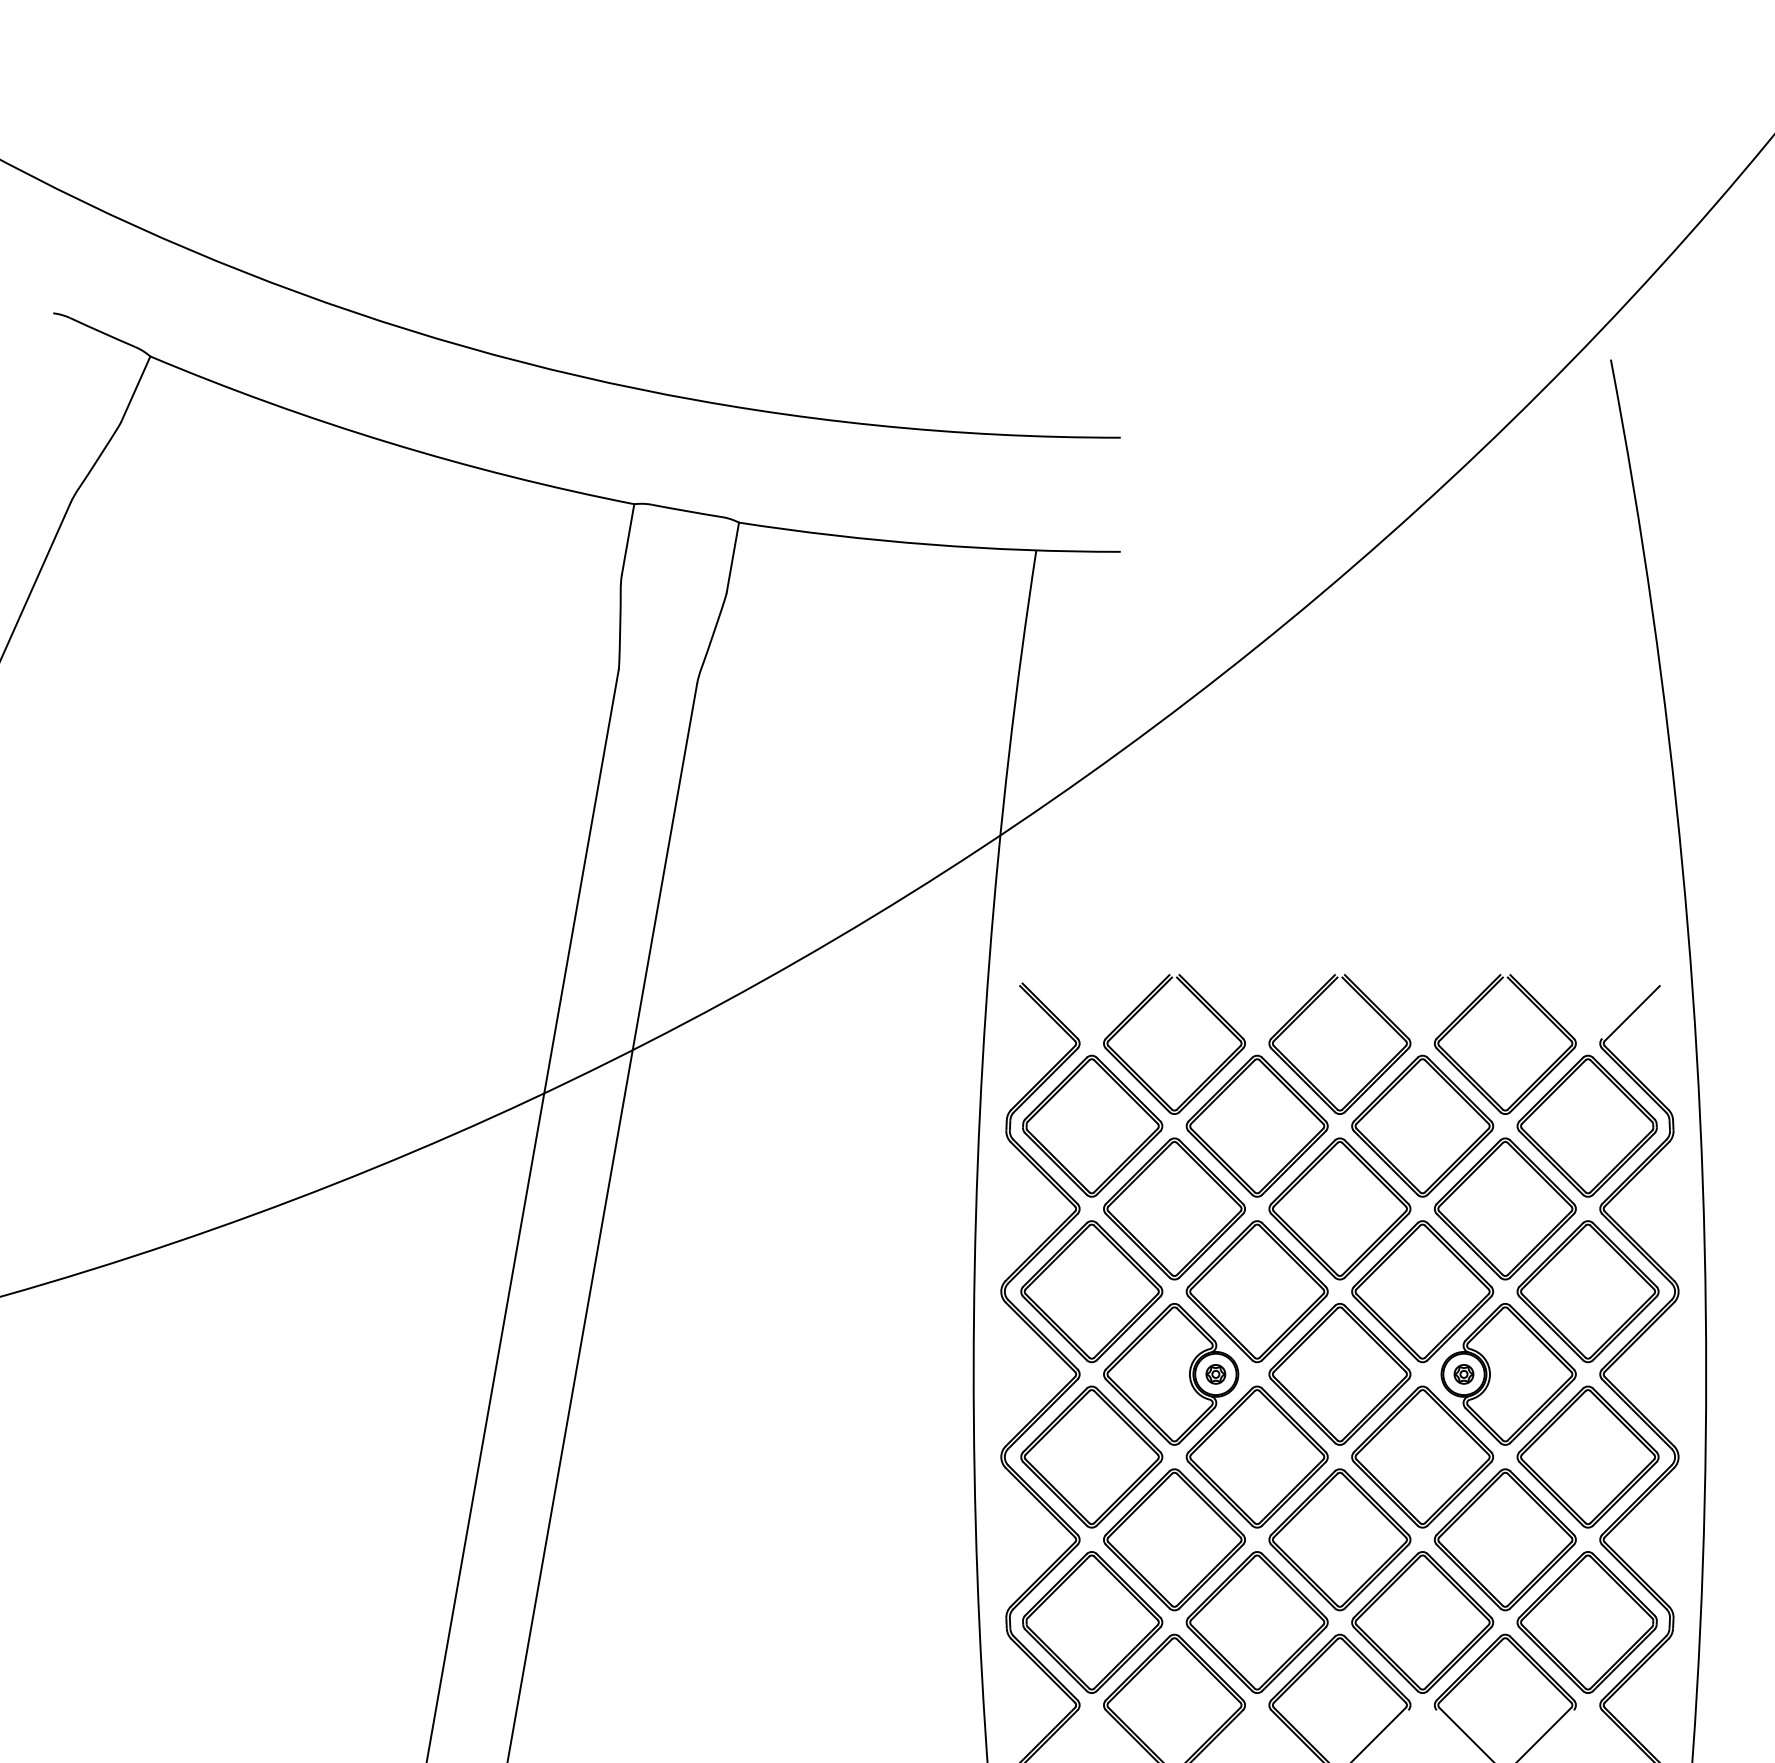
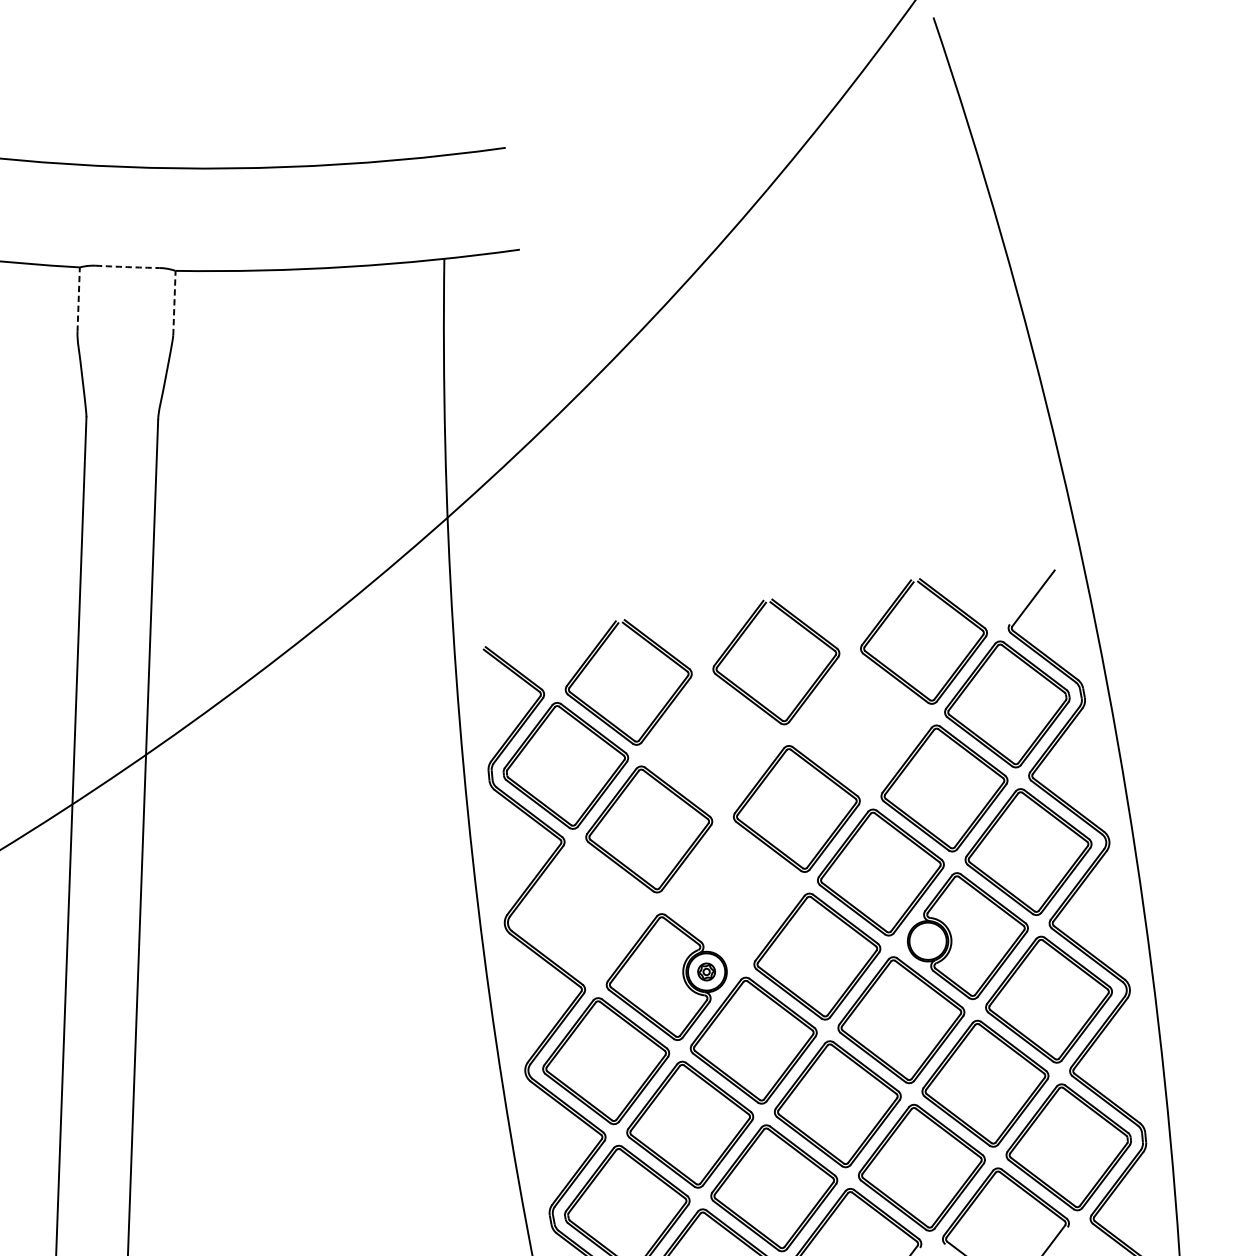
arc: (687, 511) -> (128, 267), solid -> dashed
line: (628, 539) -> (79, 299), solid -> dashed
line: (732, 557) -> (174, 302), solid -> dashed
part: (1256, 1125) -> (712, 744), removed
part: (1422, 1125) -> (860, 724), removed
part: (1091, 1291) -> (585, 913), removed
part: (1256, 1291) -> (732, 892), removed
part: (1463, 1374) -> (927, 941), removed

